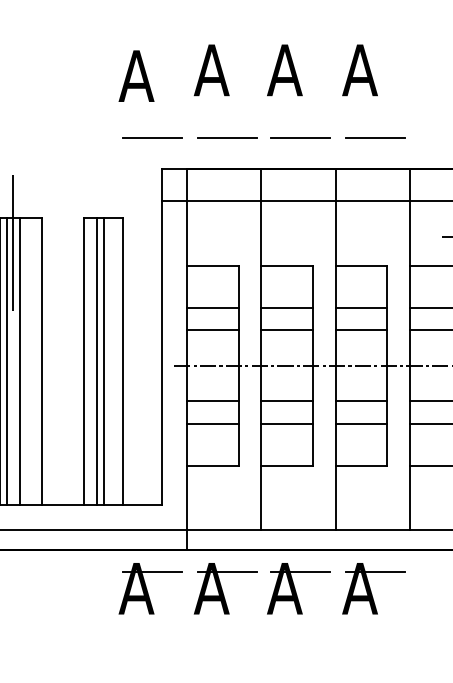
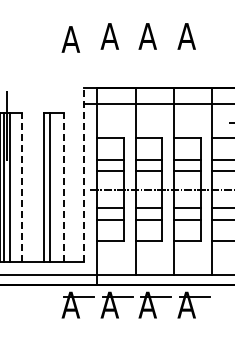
line: (151, 137) -> (78, 71), removed
line: (226, 137) -> (117, 71), removed
line: (299, 137) -> (155, 71), removed
line: (375, 137) -> (194, 71), removed
line: (160, 336) -> (83, 174), solid -> dashed
line: (43, 359) -> (22, 186), solid -> dashed
line: (103, 359) -> (53, 186), removed
line: (122, 359) -> (63, 186), solid -> dashed

